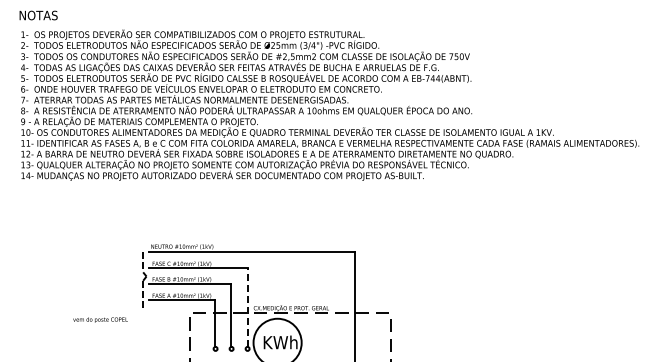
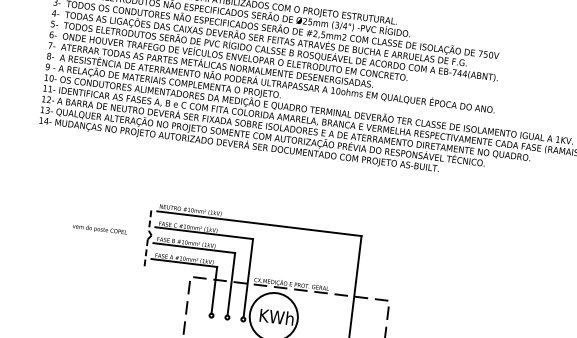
line: (247, 306) -> (248, 277), dashed -> solid
text: (100, 319) -> (100, 229), moved

